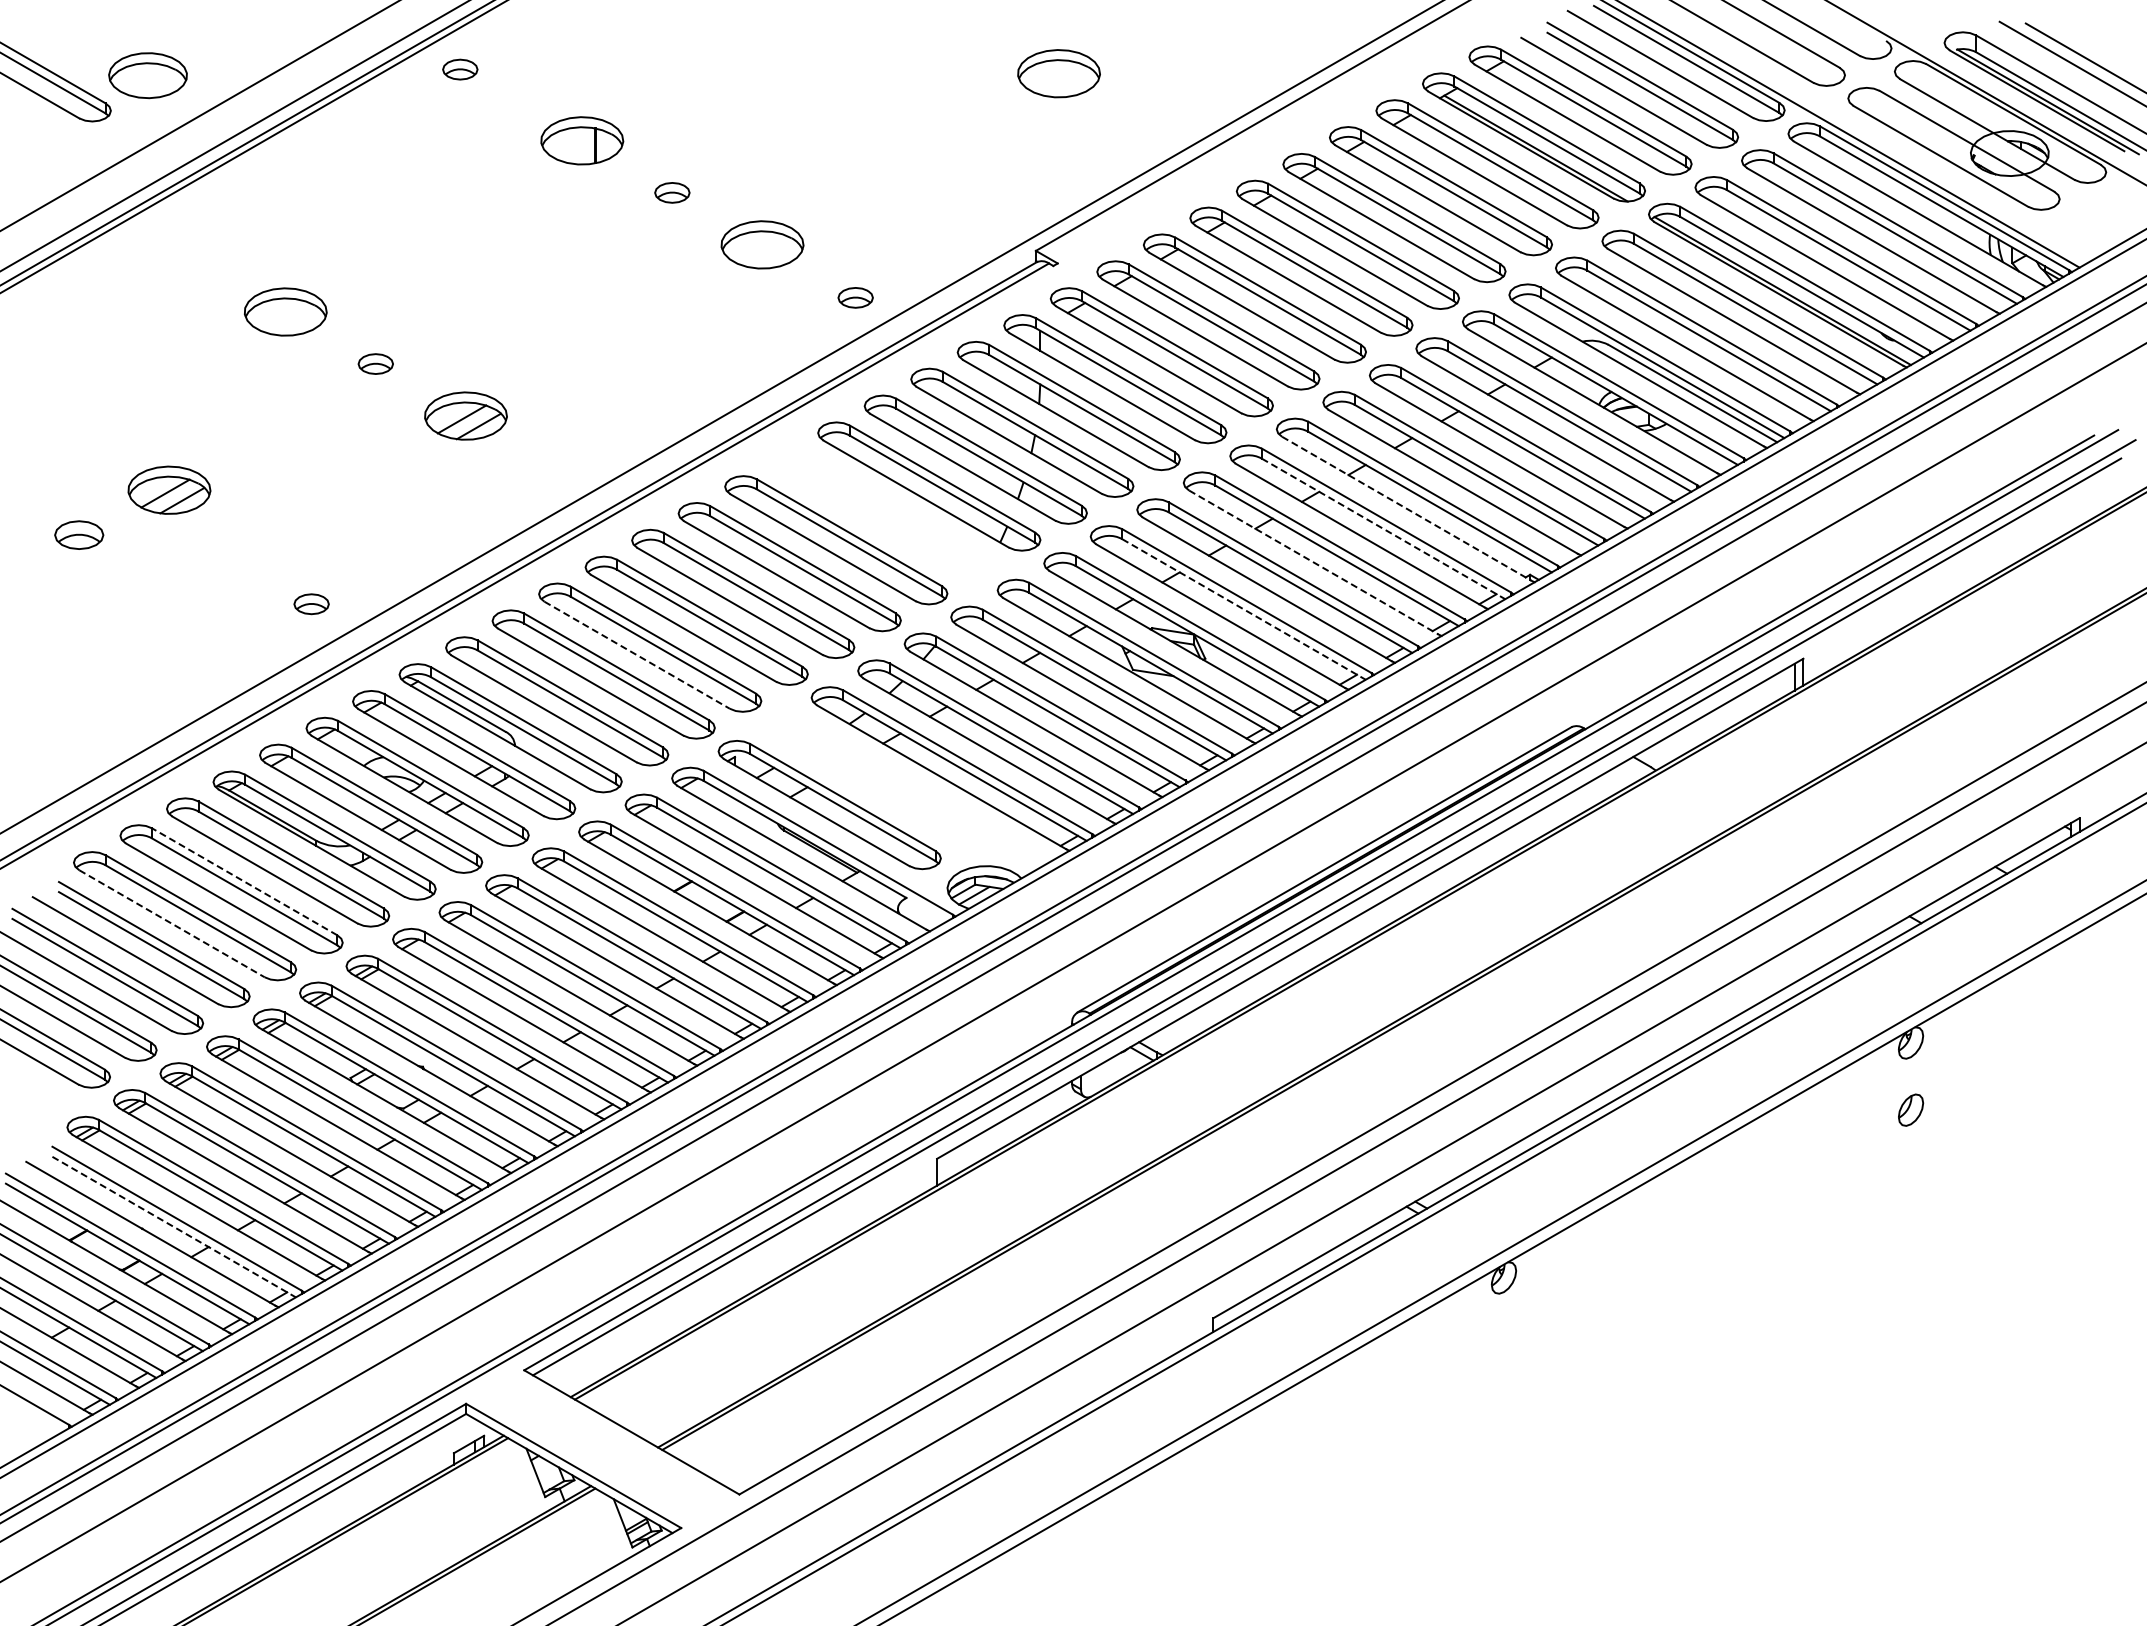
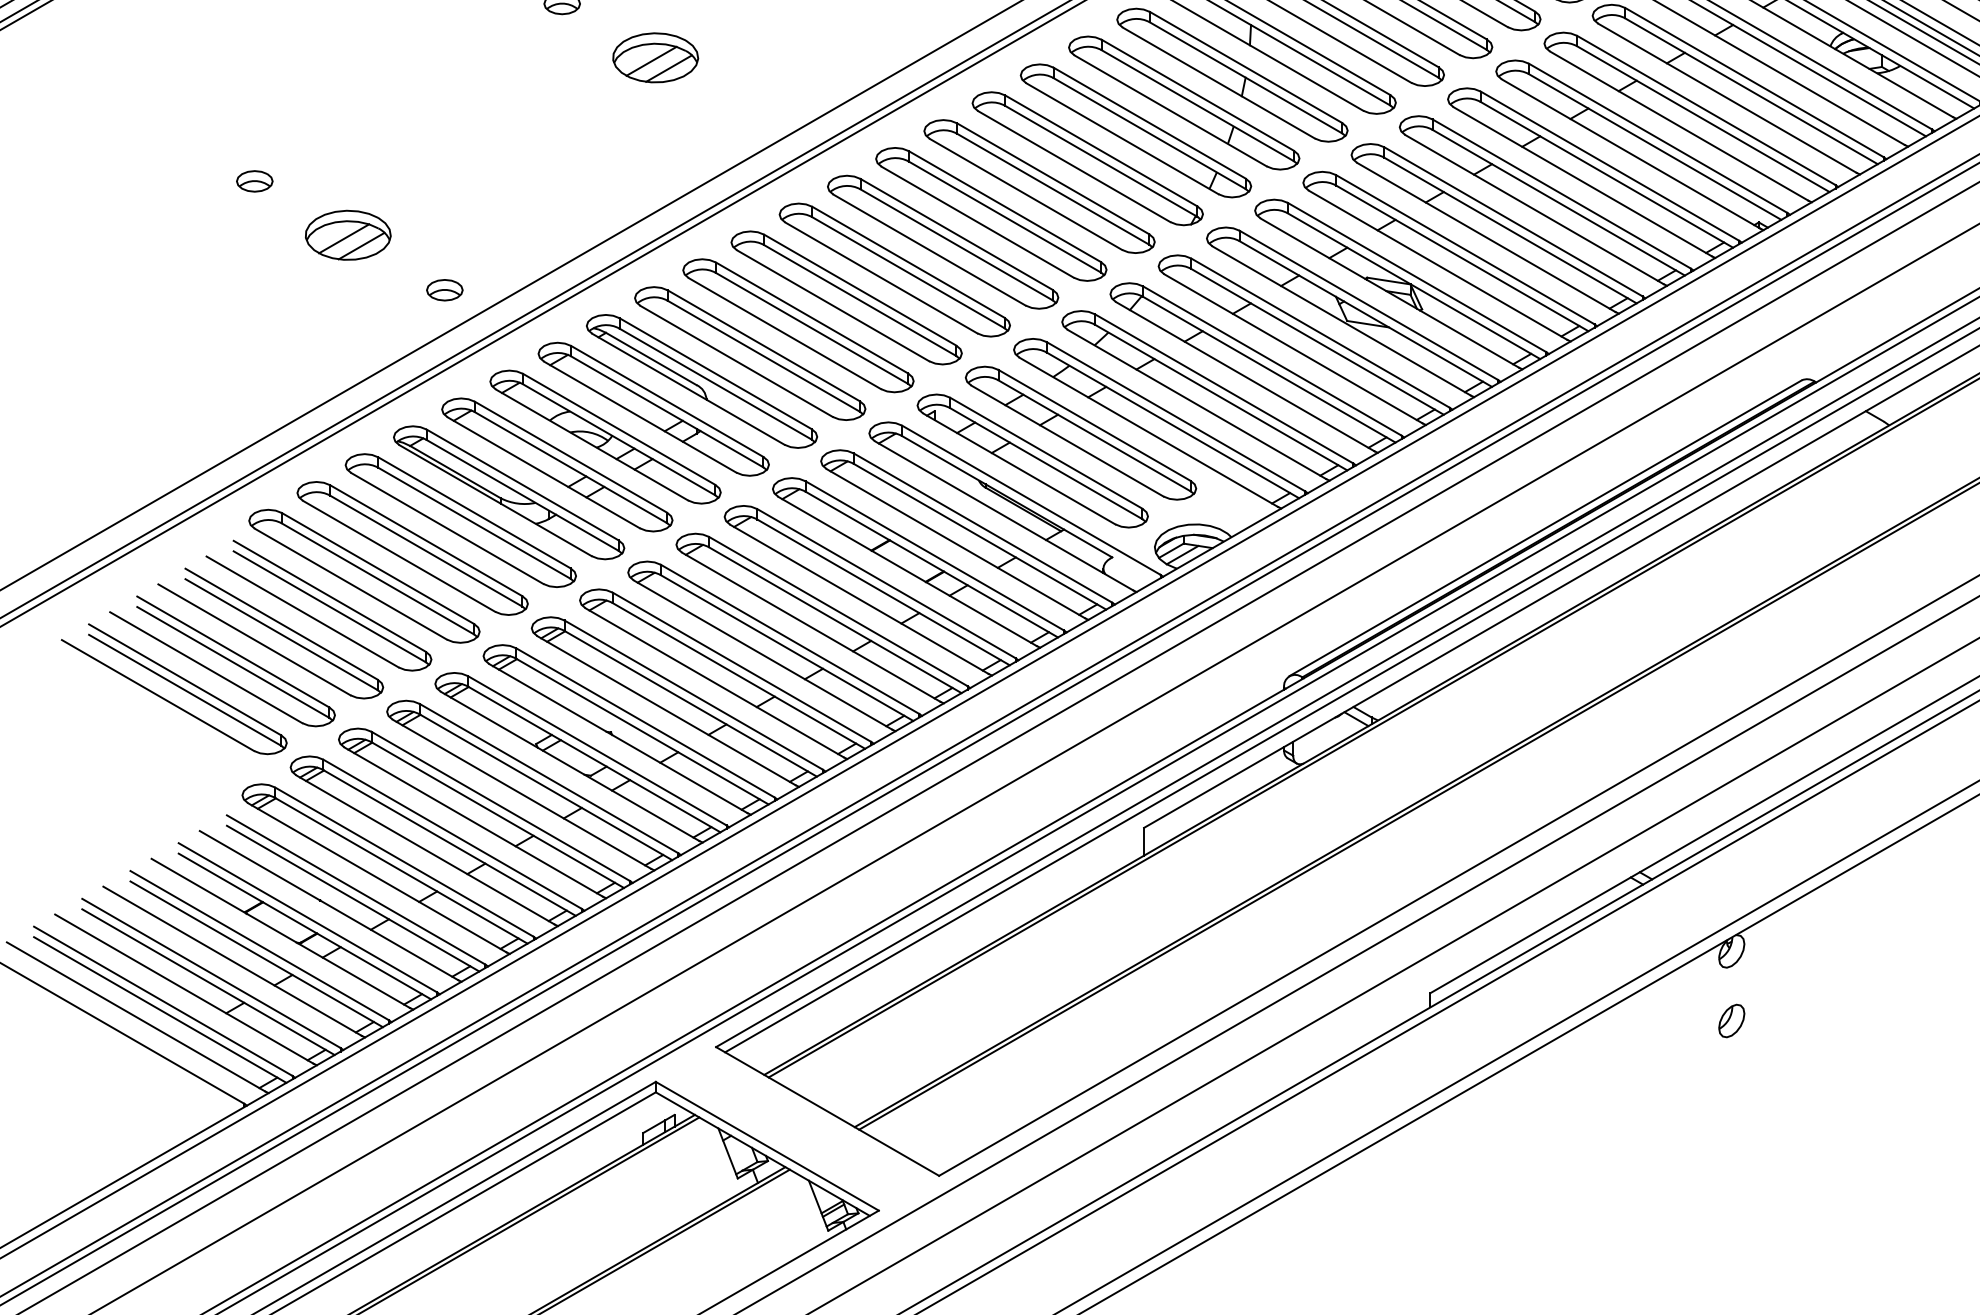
part: (169, 489) -> (348, 234), moved
line: (1406, 508) -> (1630, 153), dashed -> solid
part: (882, 513) -> (1087, 158), added
line: (1383, 528) -> (1606, 174), dashed -> solid
part: (79, 535) -> (255, 181), size x0.71
line: (1313, 562) -> (1534, 209), dashed -> solid
part: (311, 604) -> (444, 290), moved
line: (1244, 609) -> (1462, 258), dashed -> solid
line: (637, 655) -> (833, 306), dashed -> solid
part: (876, 778) -> (1081, 433), added
line: (244, 881) -> (426, 540), dashed -> solid
line: (172, 924) -> (351, 584), dashed -> solid
line: (174, 1227) -> (353, 899), dashed -> solid
part: (1504, 1344) -> (1732, 1020), added

